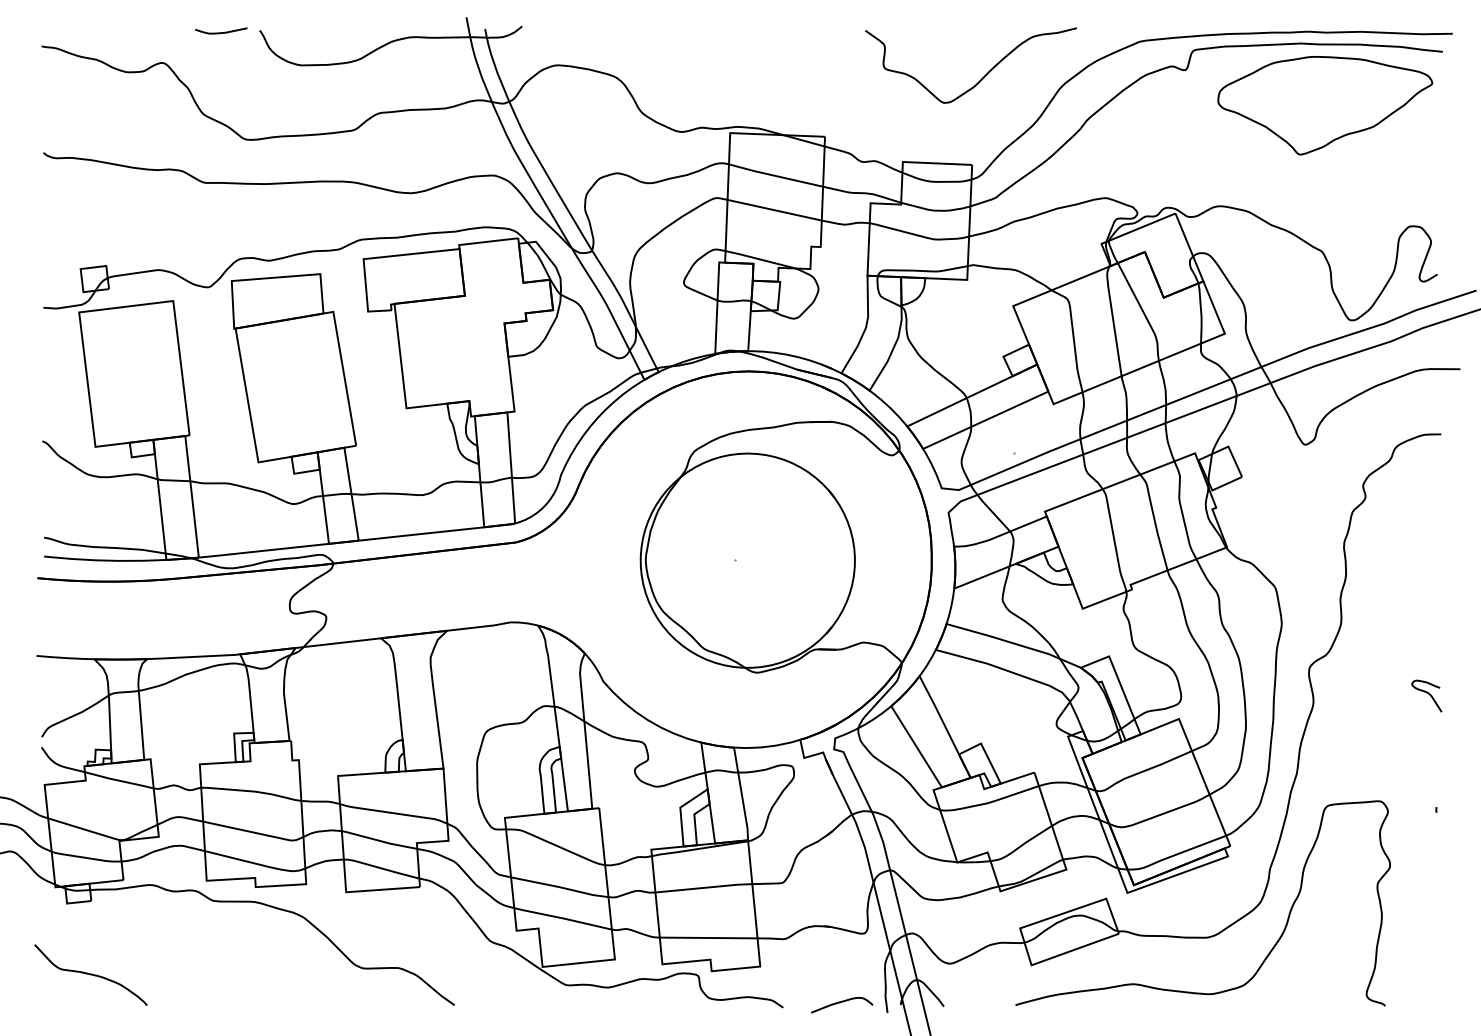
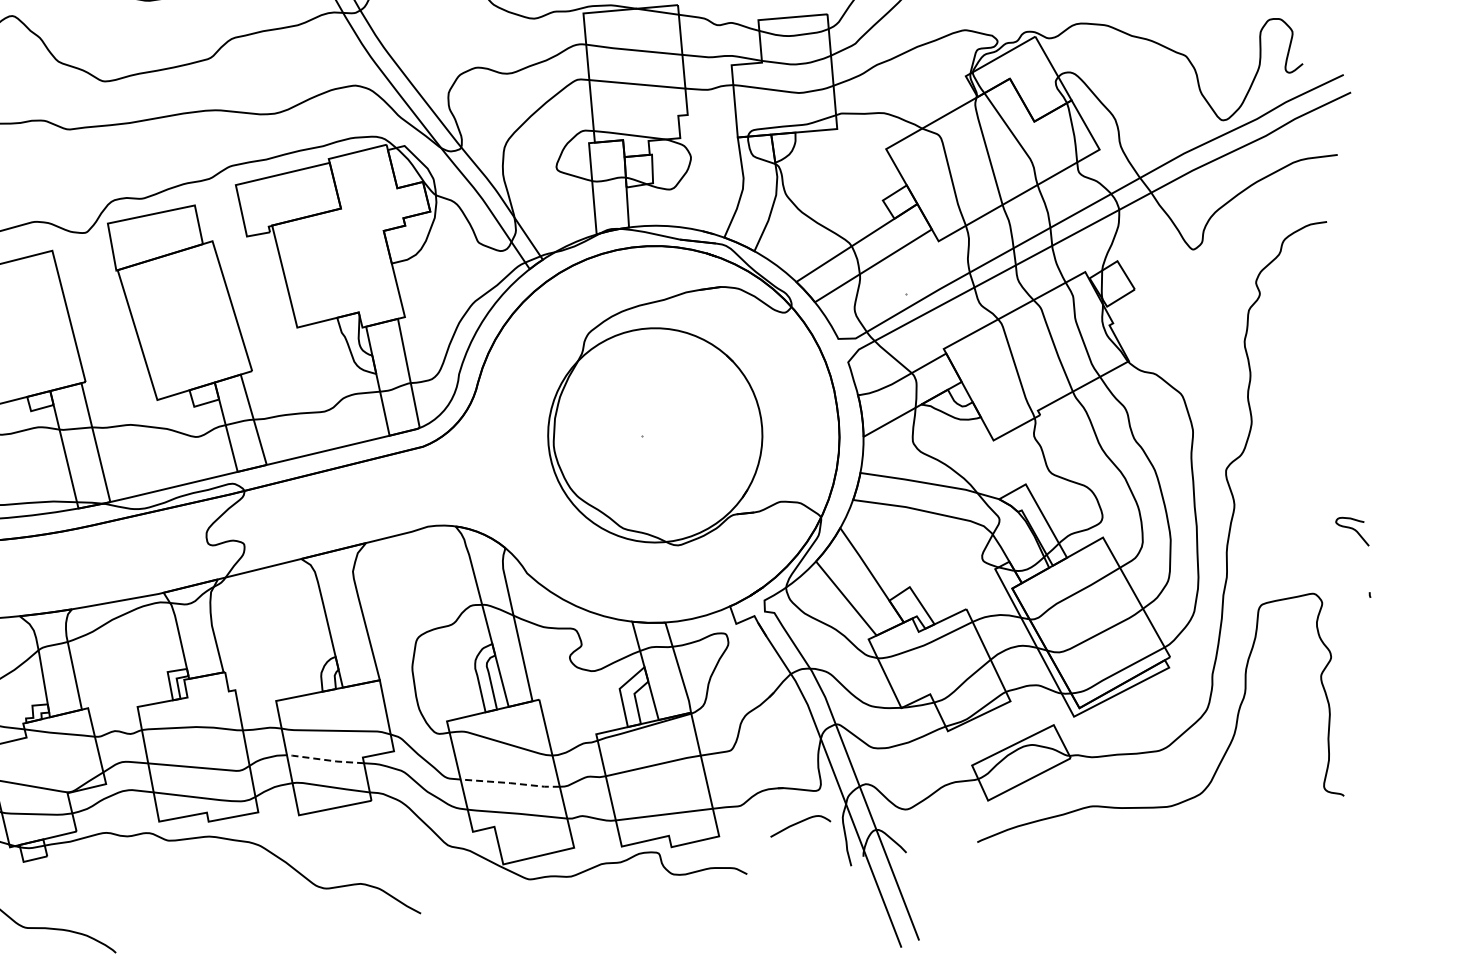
curve: (1426, 693) -> (1351, 529), moved
line: (379, 840) -> (325, 759), solid -> dashed
line: (559, 887) -> (510, 783), solid -> dashed
curve: (840, 1003) -> (798, 824), moved

